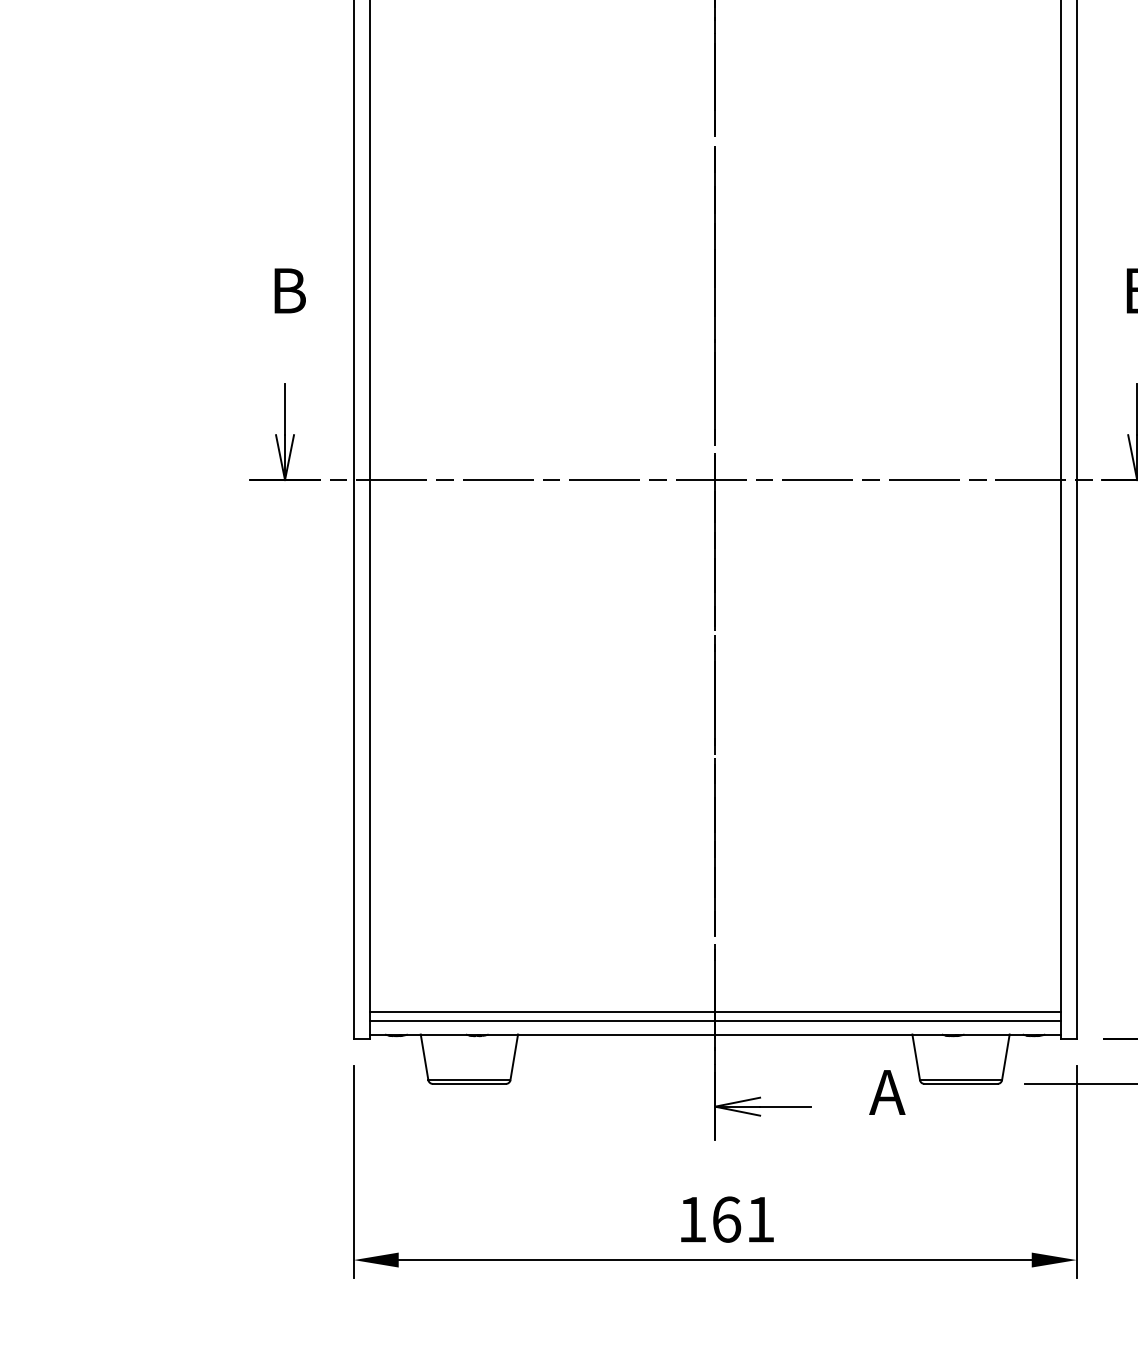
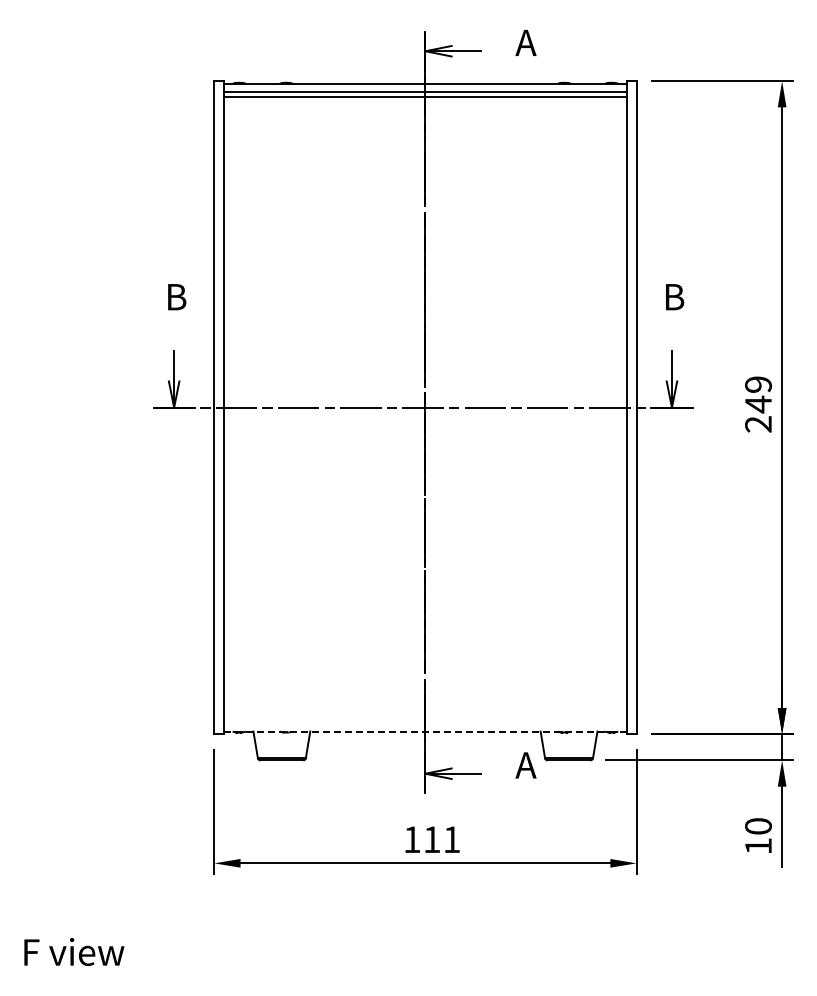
line: (715, 1012) -> (425, 718), removed
line: (715, 1020) -> (425, 723), removed
line: (715, 1034) -> (425, 731), solid -> dashed
text: (727, 1219) -> (432, 839), 161 -> 111

